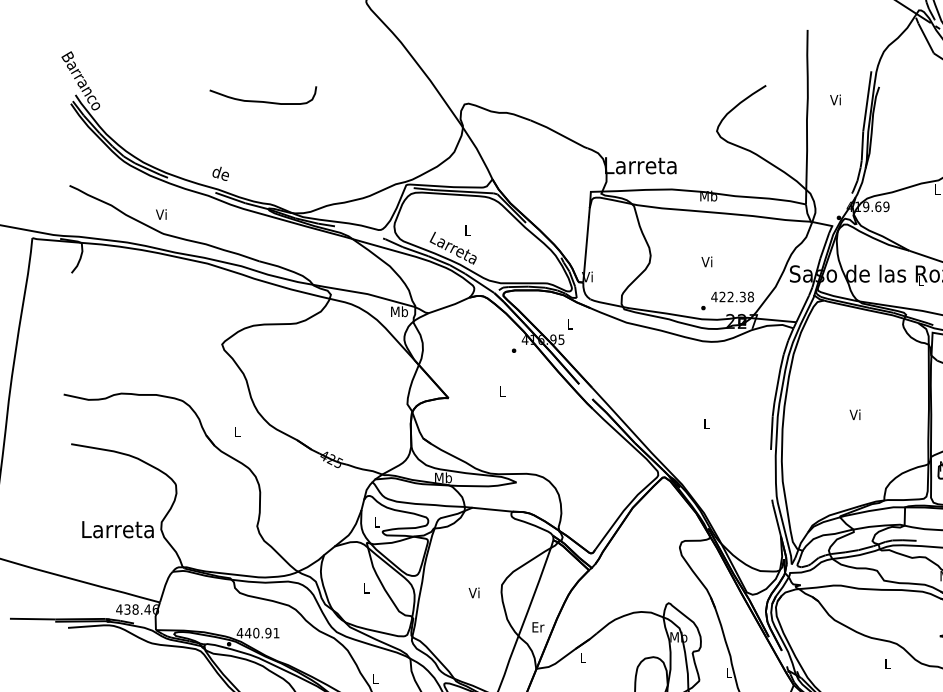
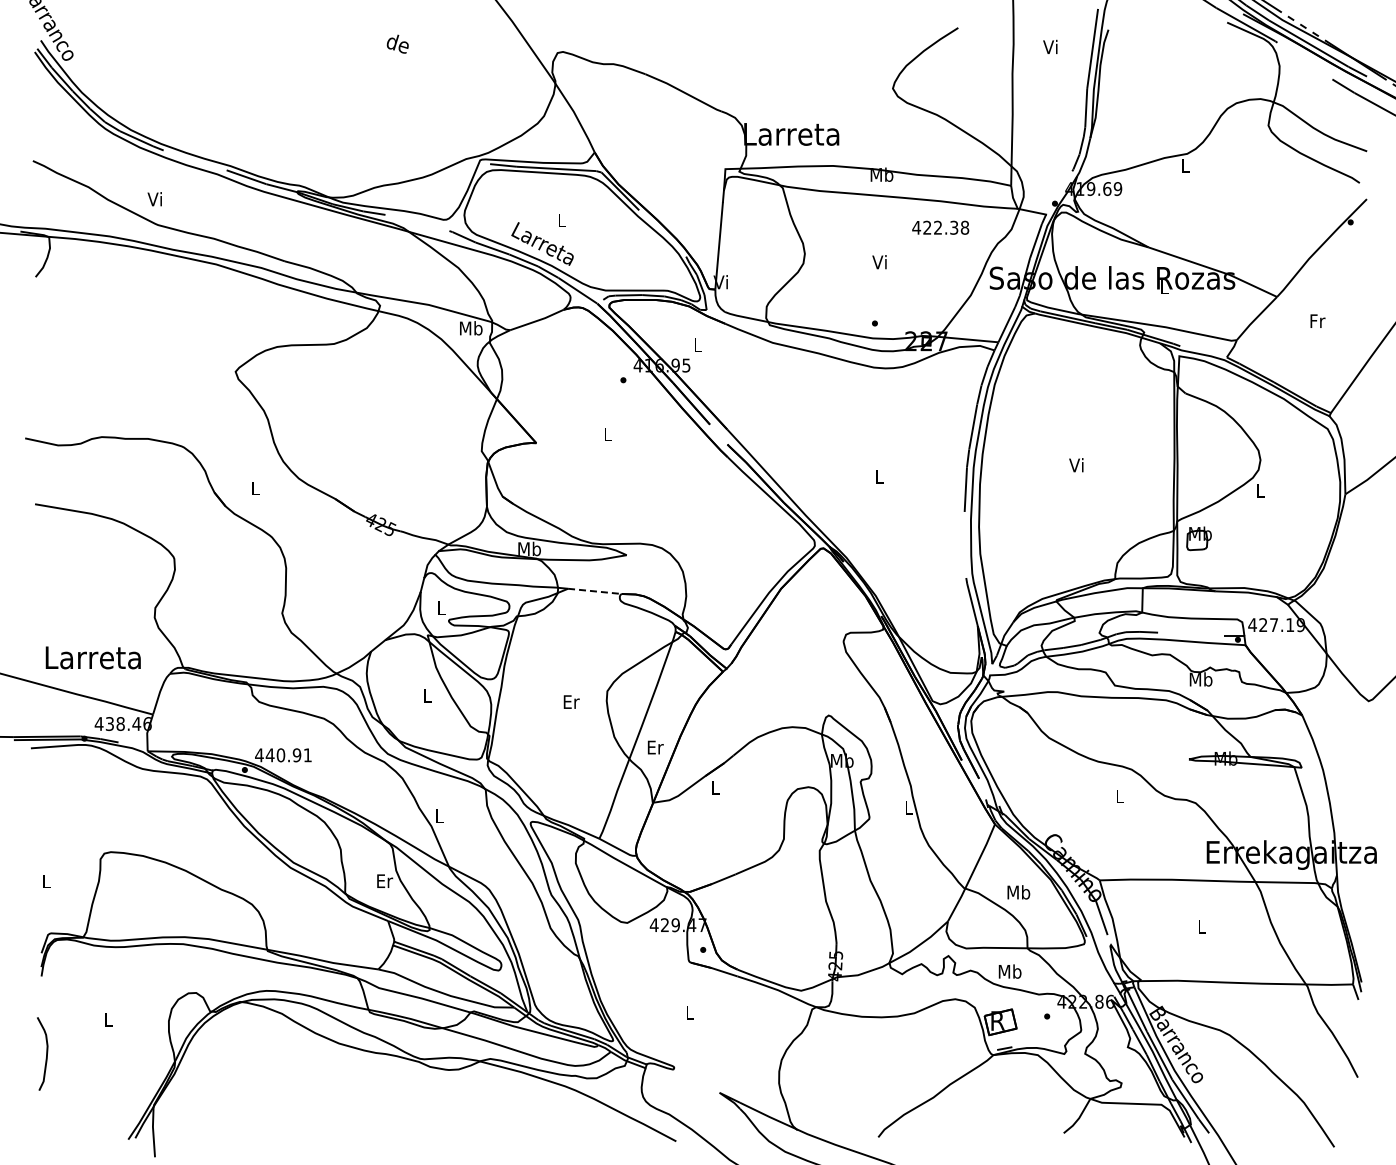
curve: (263, 101) -> (290, 48), removed
text: (220, 173) -> (397, 43), moved
text: (732, 296) -> (940, 227), moved
line: (492, 509) -> (594, 591), solid -> dashed
text: (117, 529) -> (92, 657), moved
text: (475, 592) -> (571, 701), Vi -> Er

